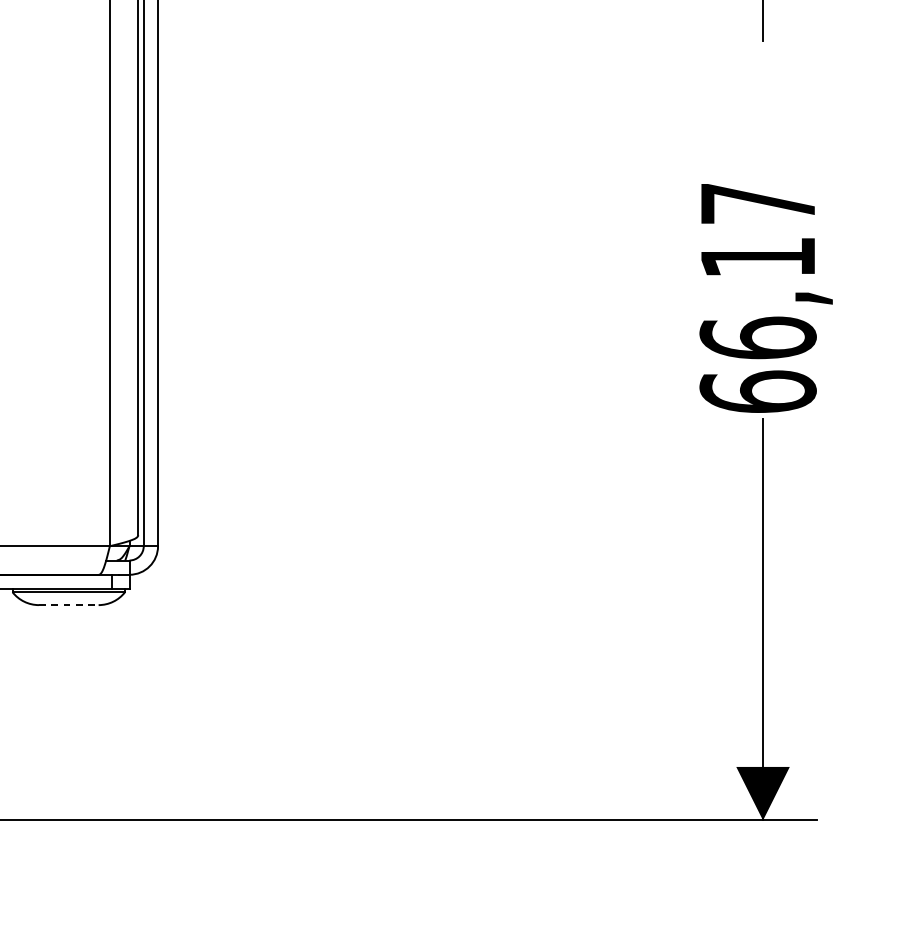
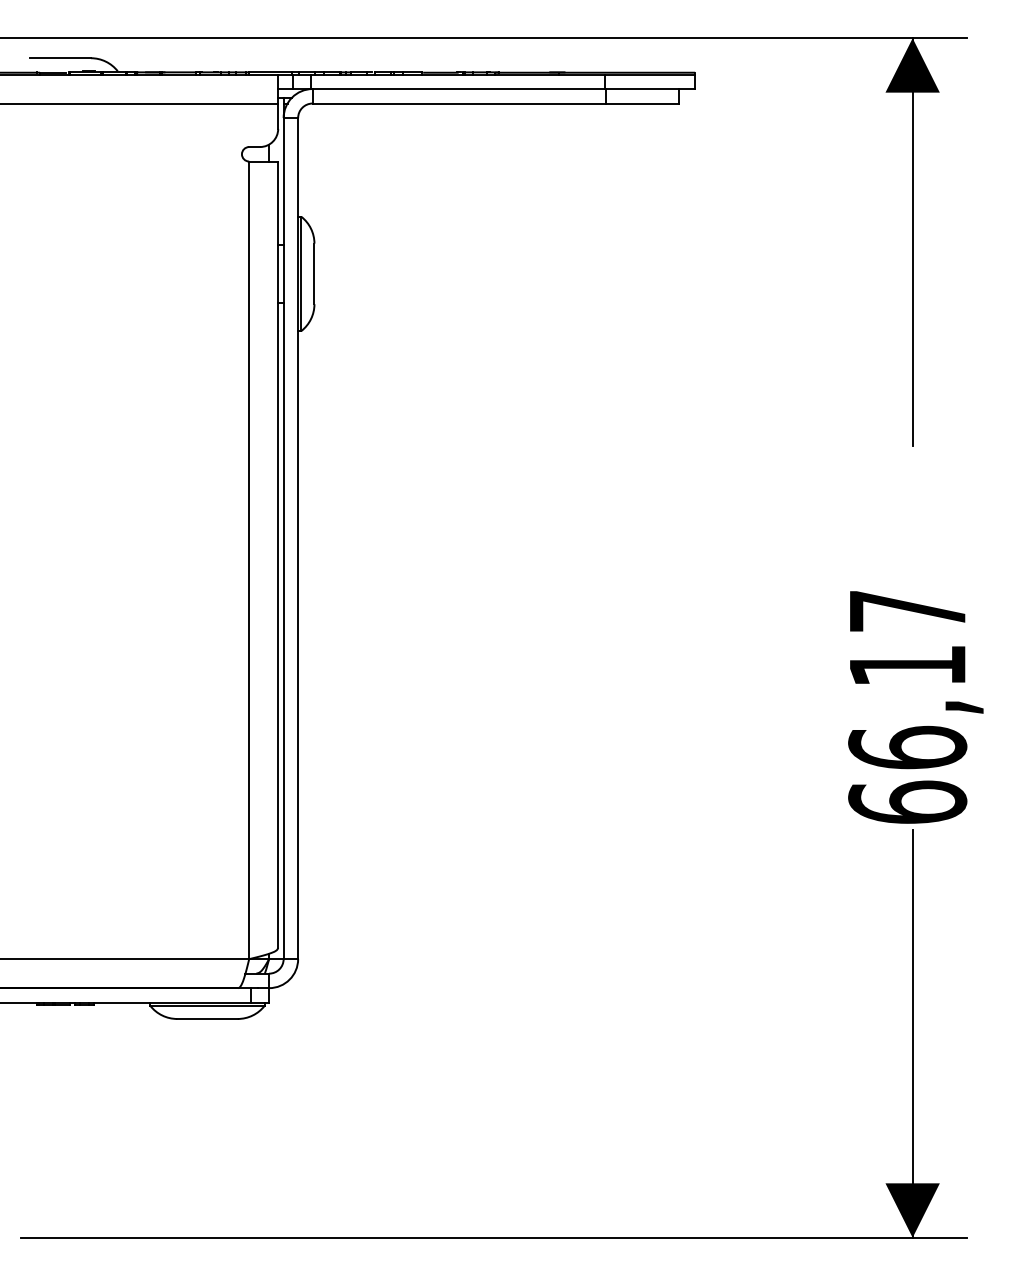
line: (69, 604) -> (208, 1018), dashed -> solid

